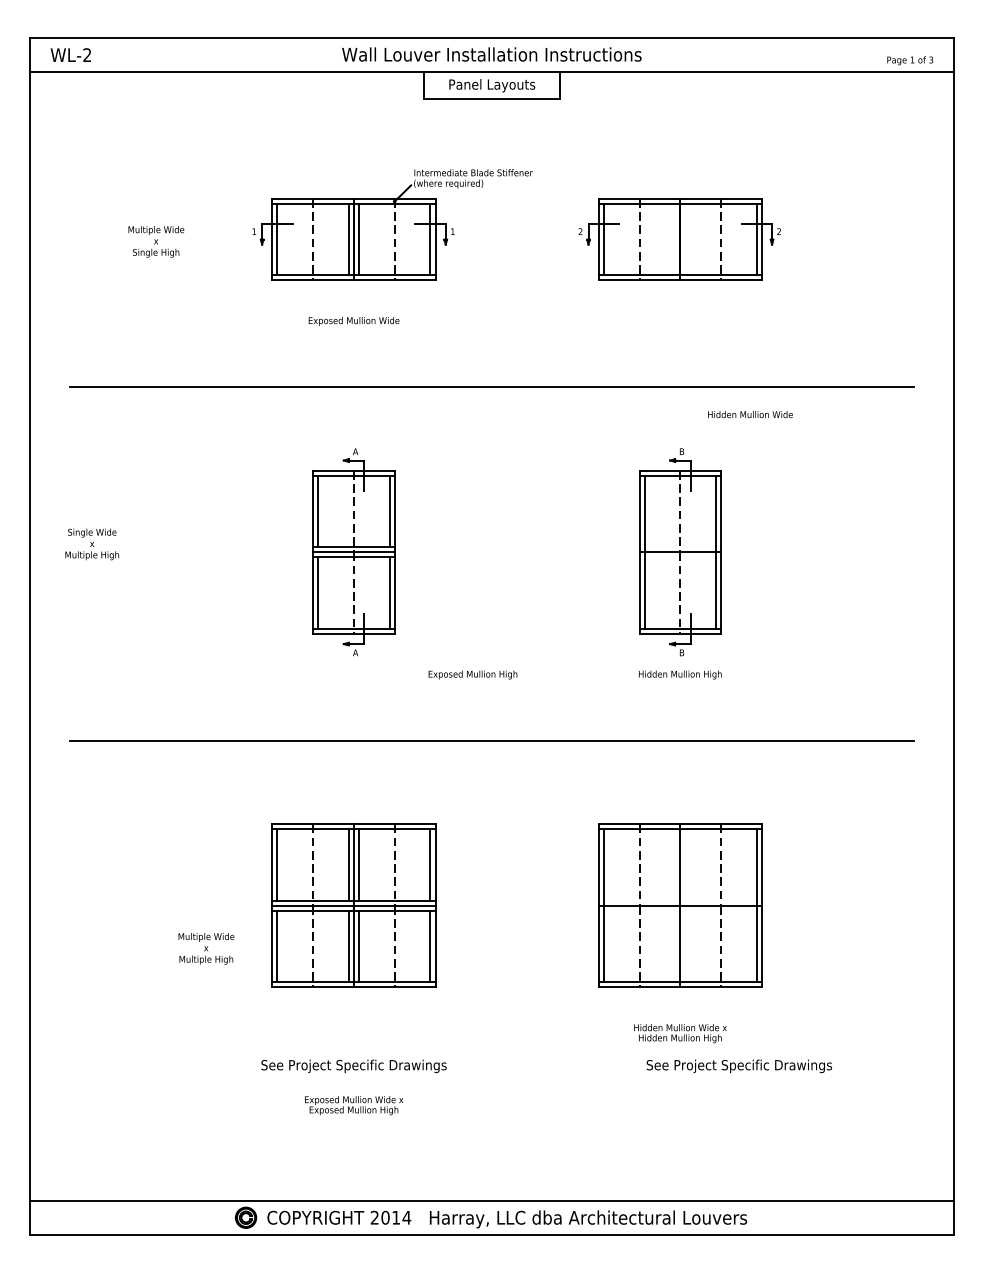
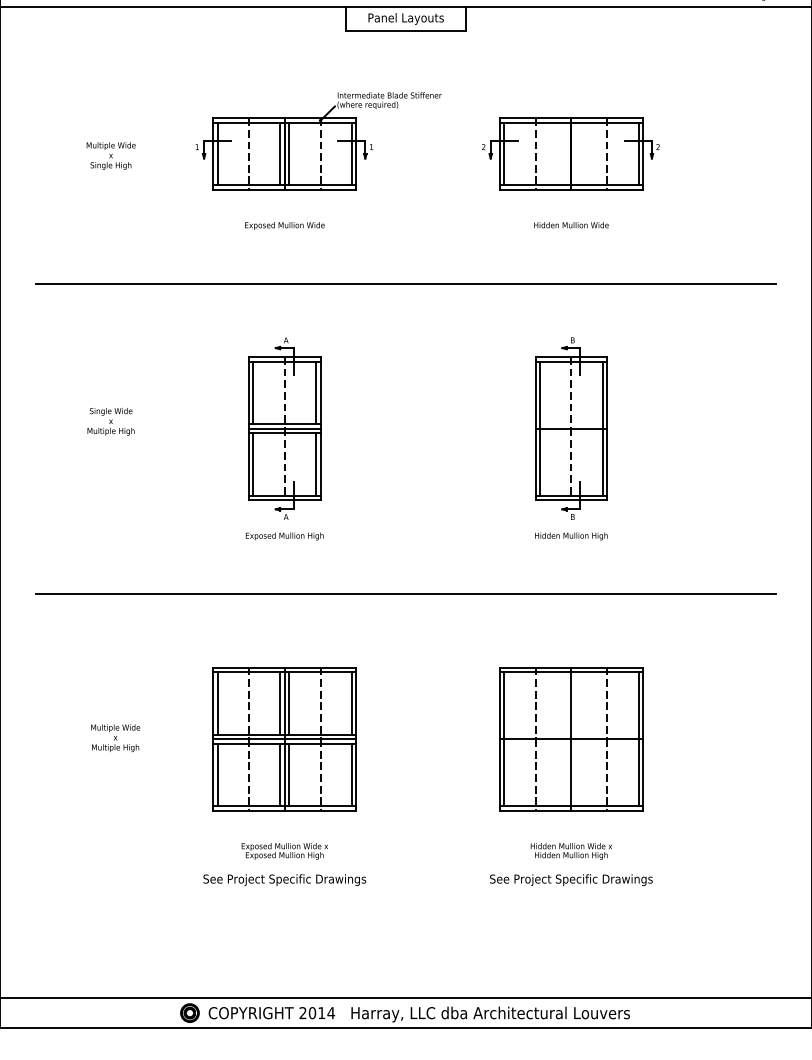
text: (750, 414) -> (571, 225), moved
text: (92, 544) -> (111, 421), moved
text: (472, 674) -> (284, 536), moved
text: (206, 948) -> (115, 737), moved
text: (738, 1066) -> (570, 880), moved
text: (354, 1105) -> (285, 851), moved

